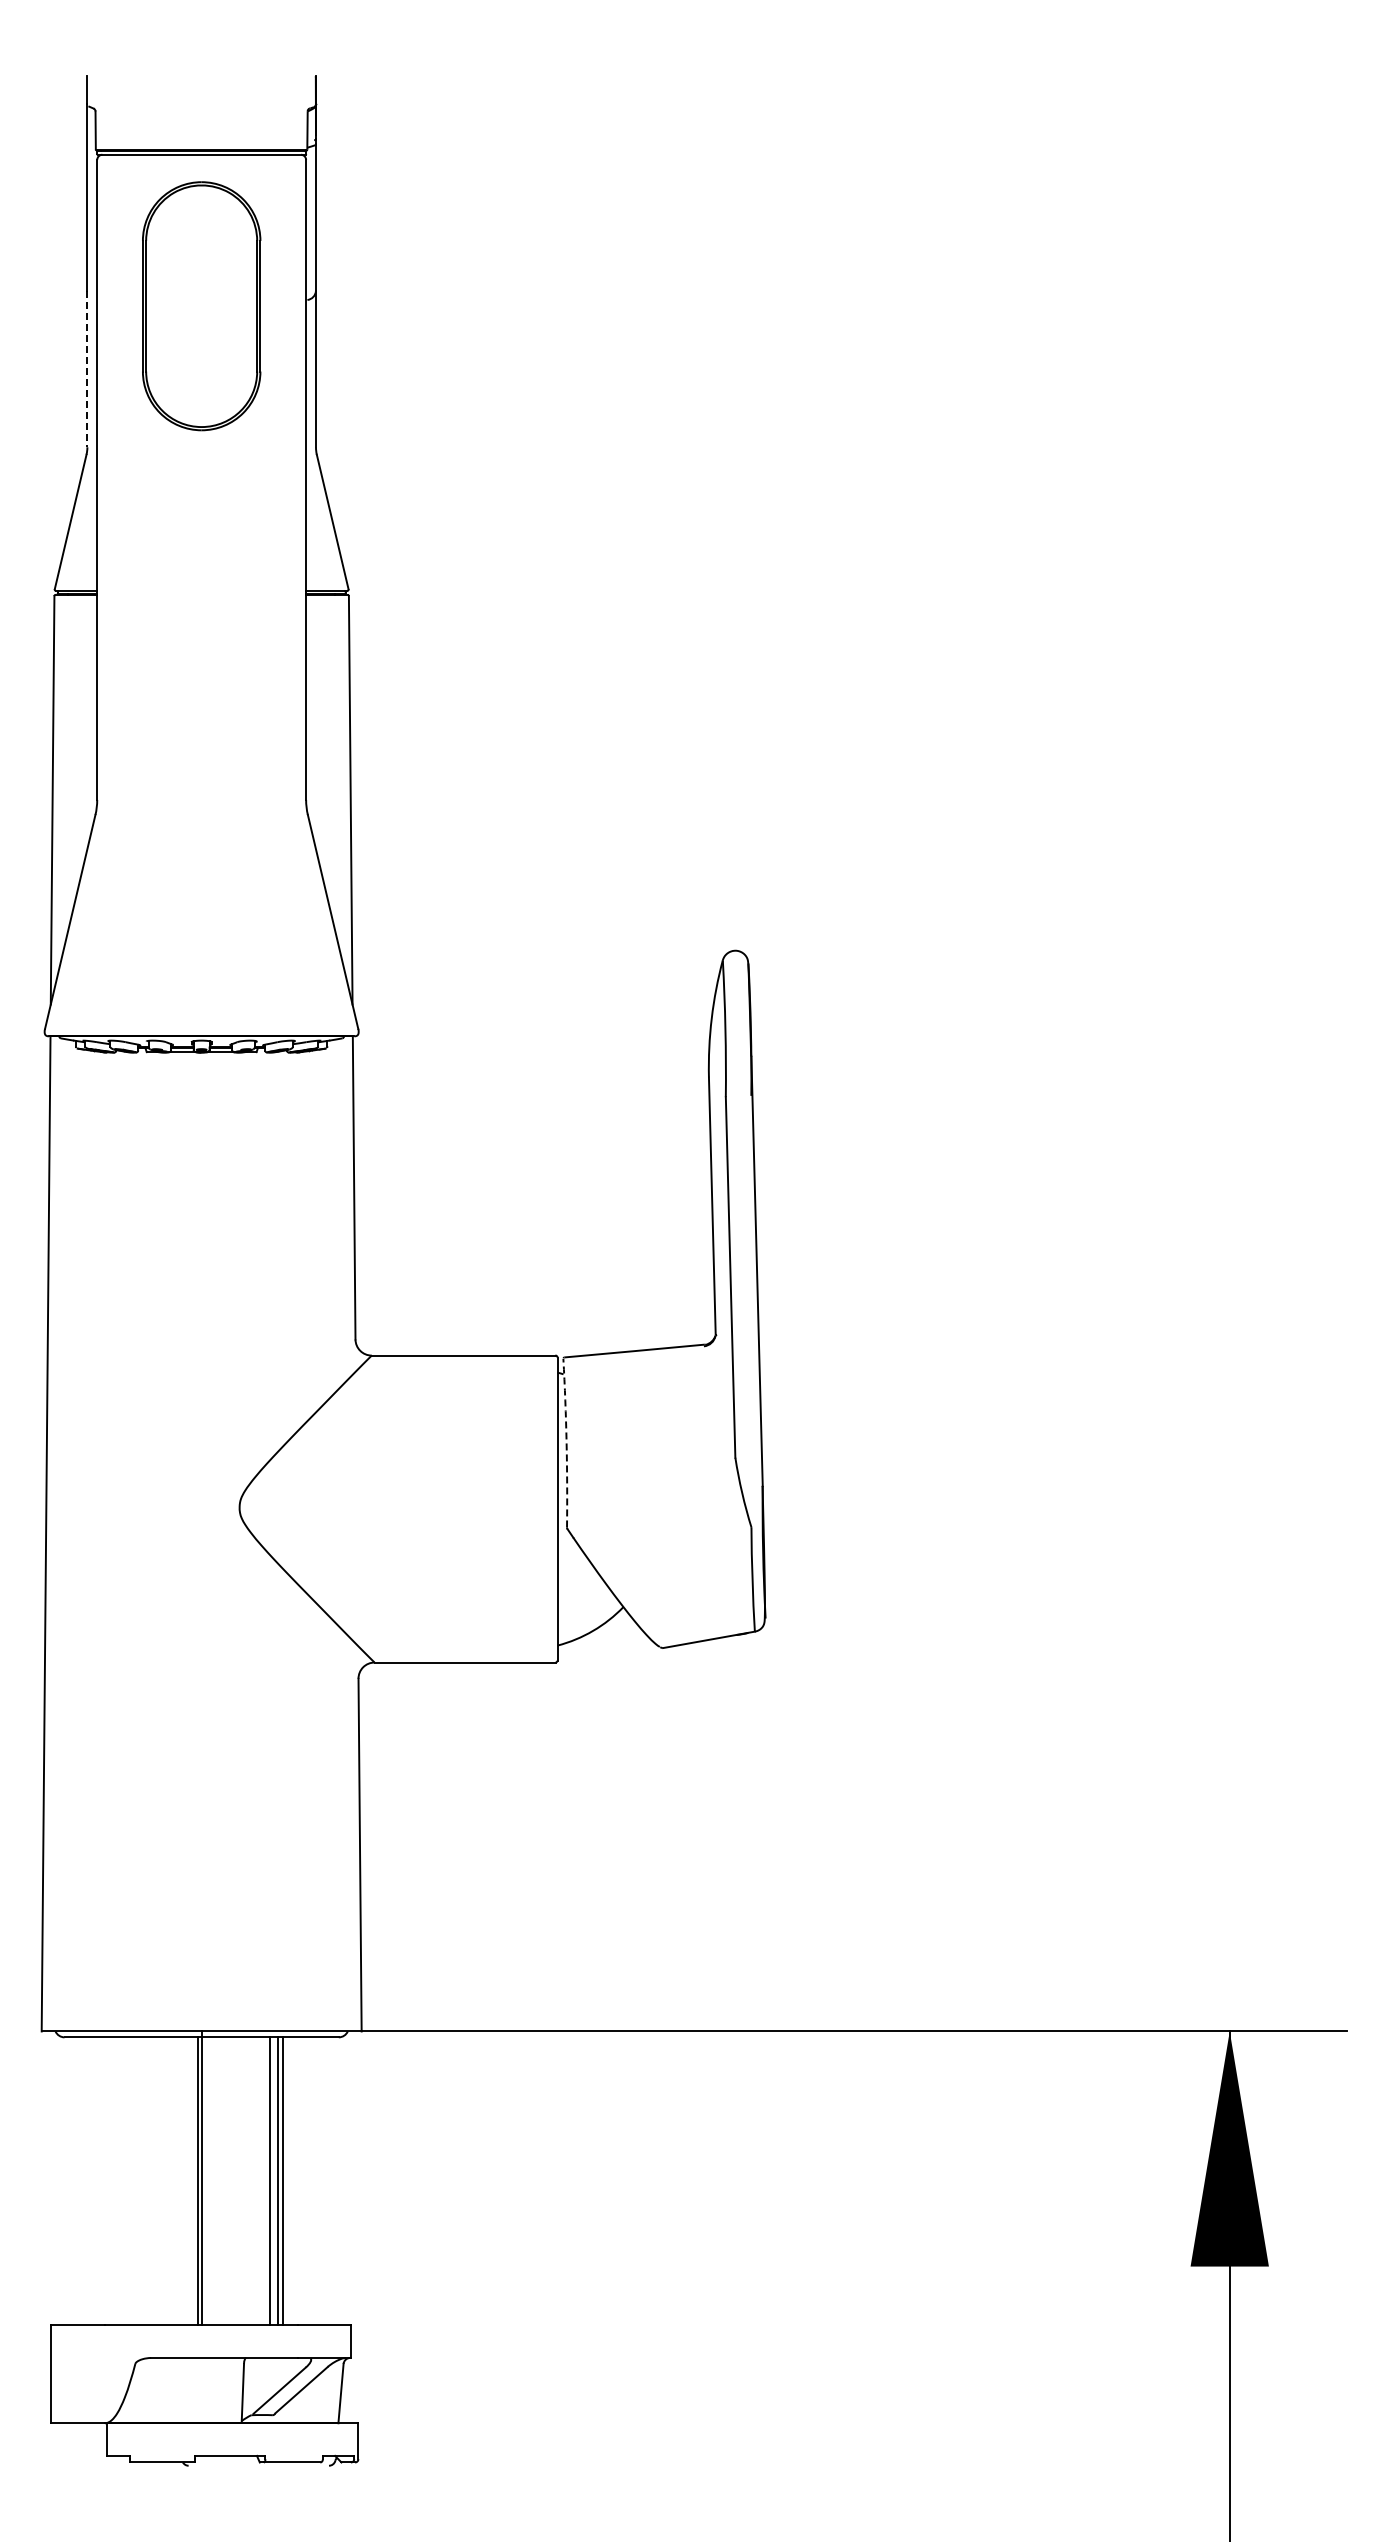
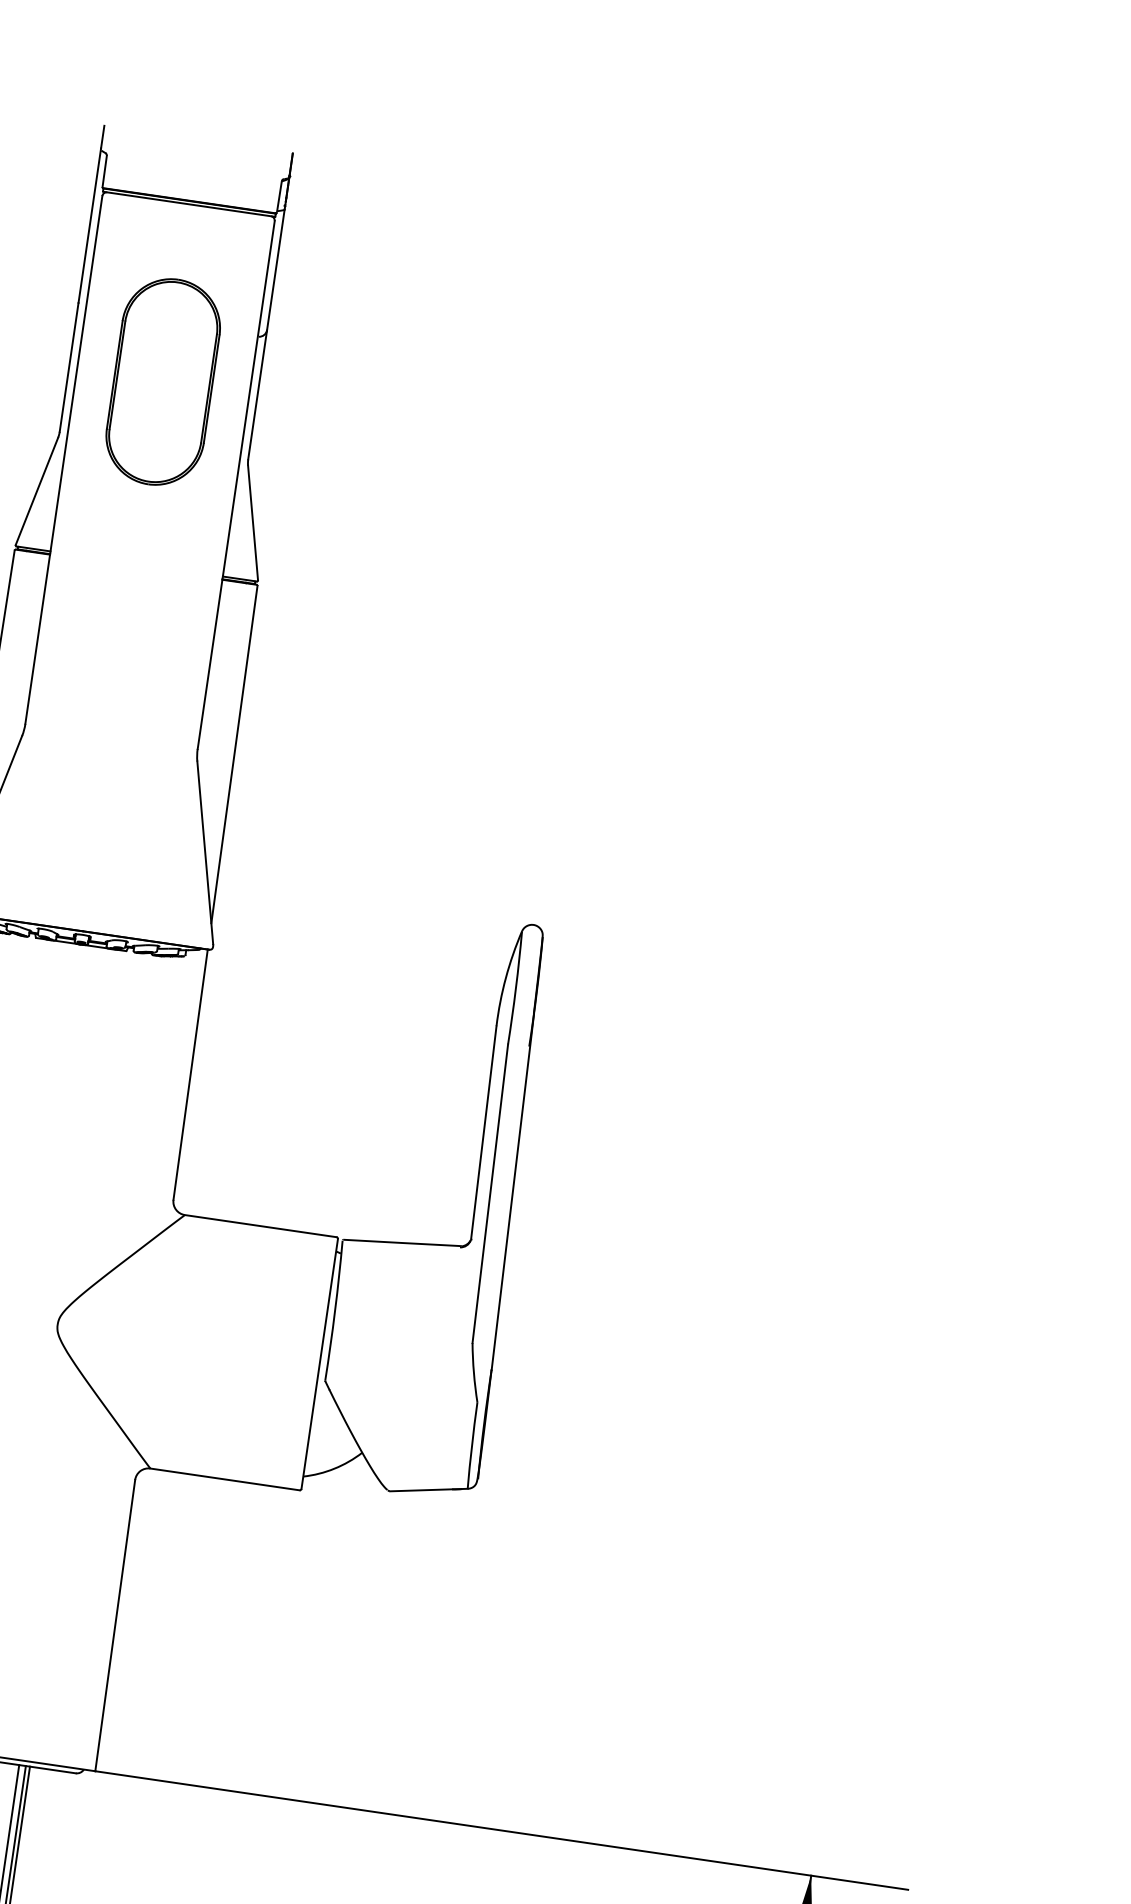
part: (201, 306) -> (163, 382), moved
line: (87, 369) -> (69, 367), dashed -> solid
arc: (566, 1443) -> (334, 1310), dashed -> solid

